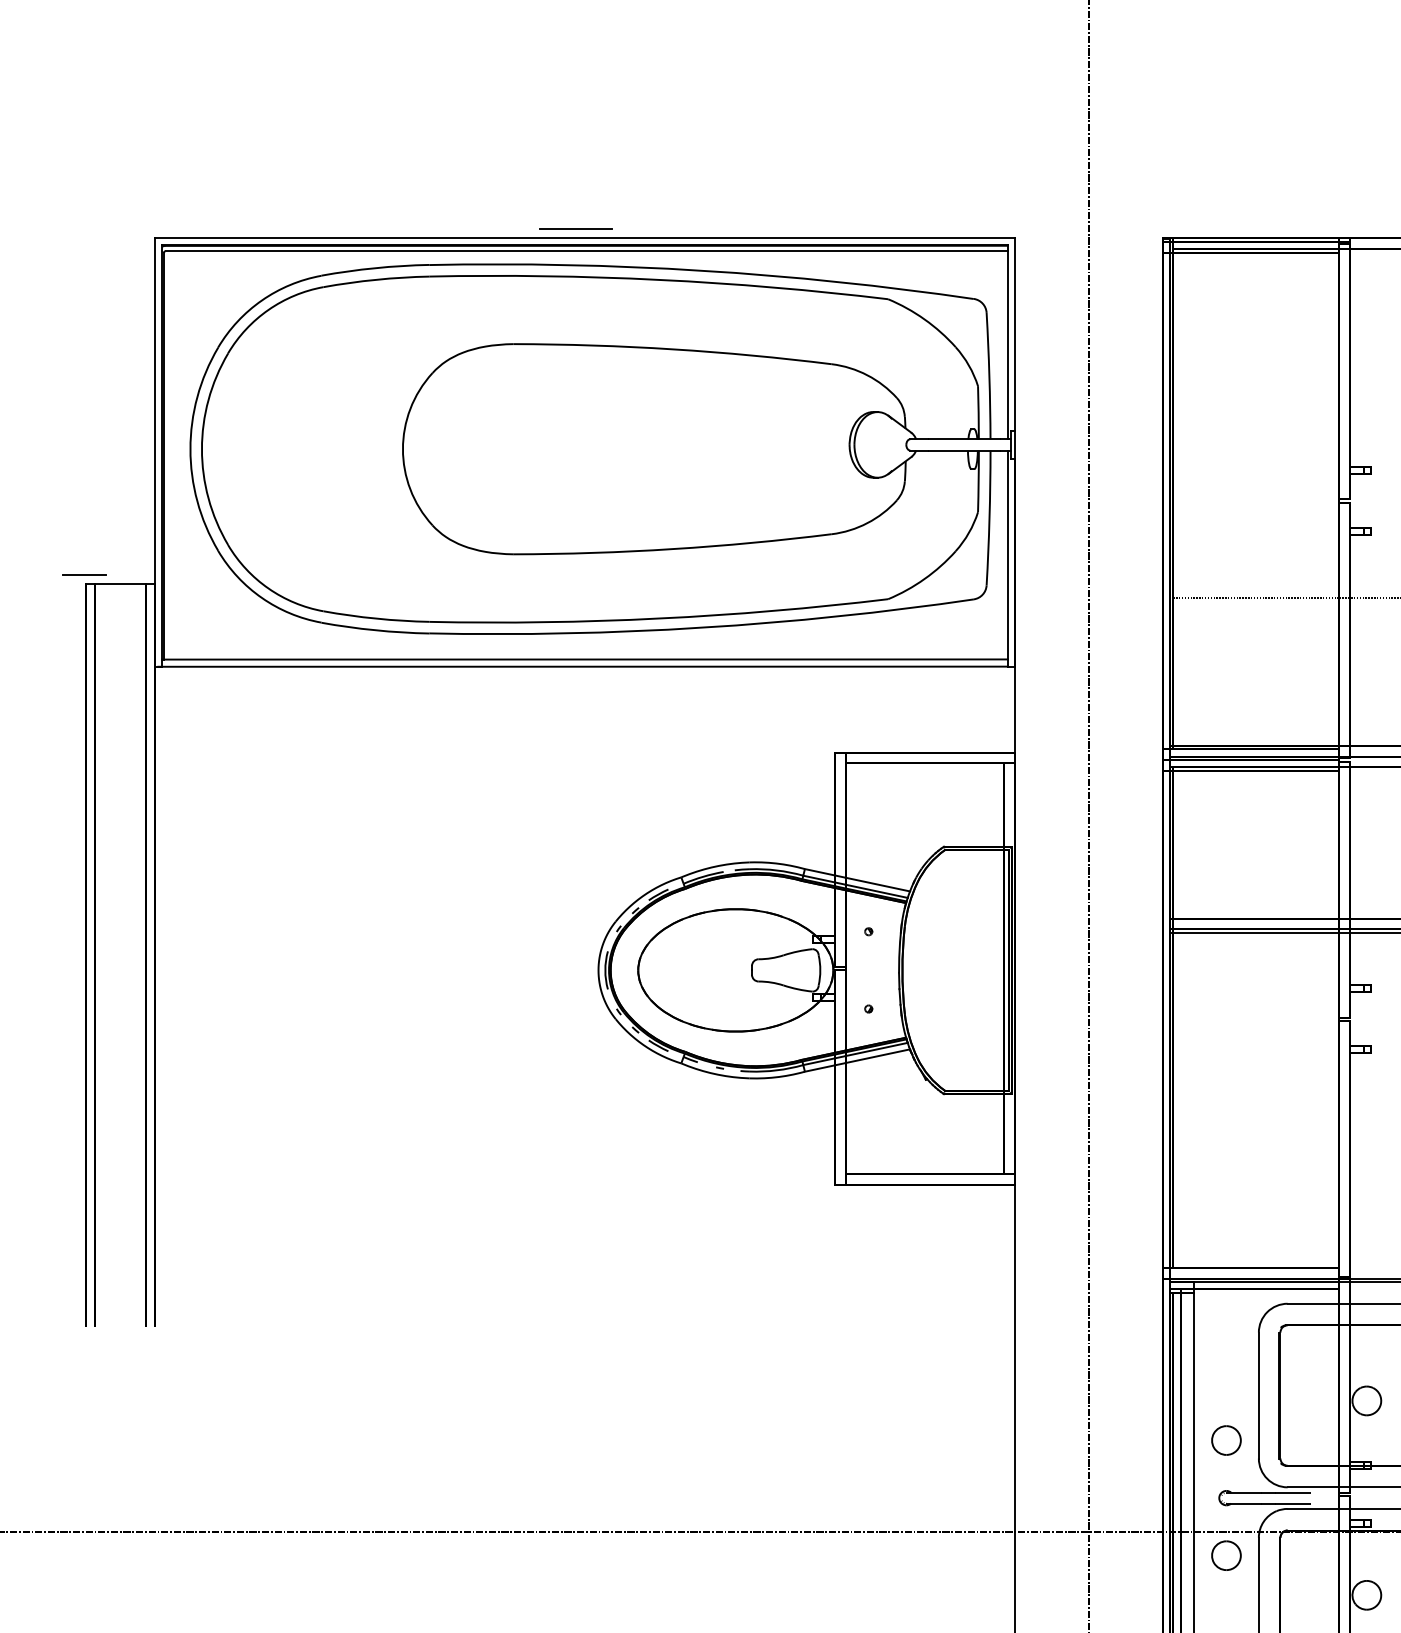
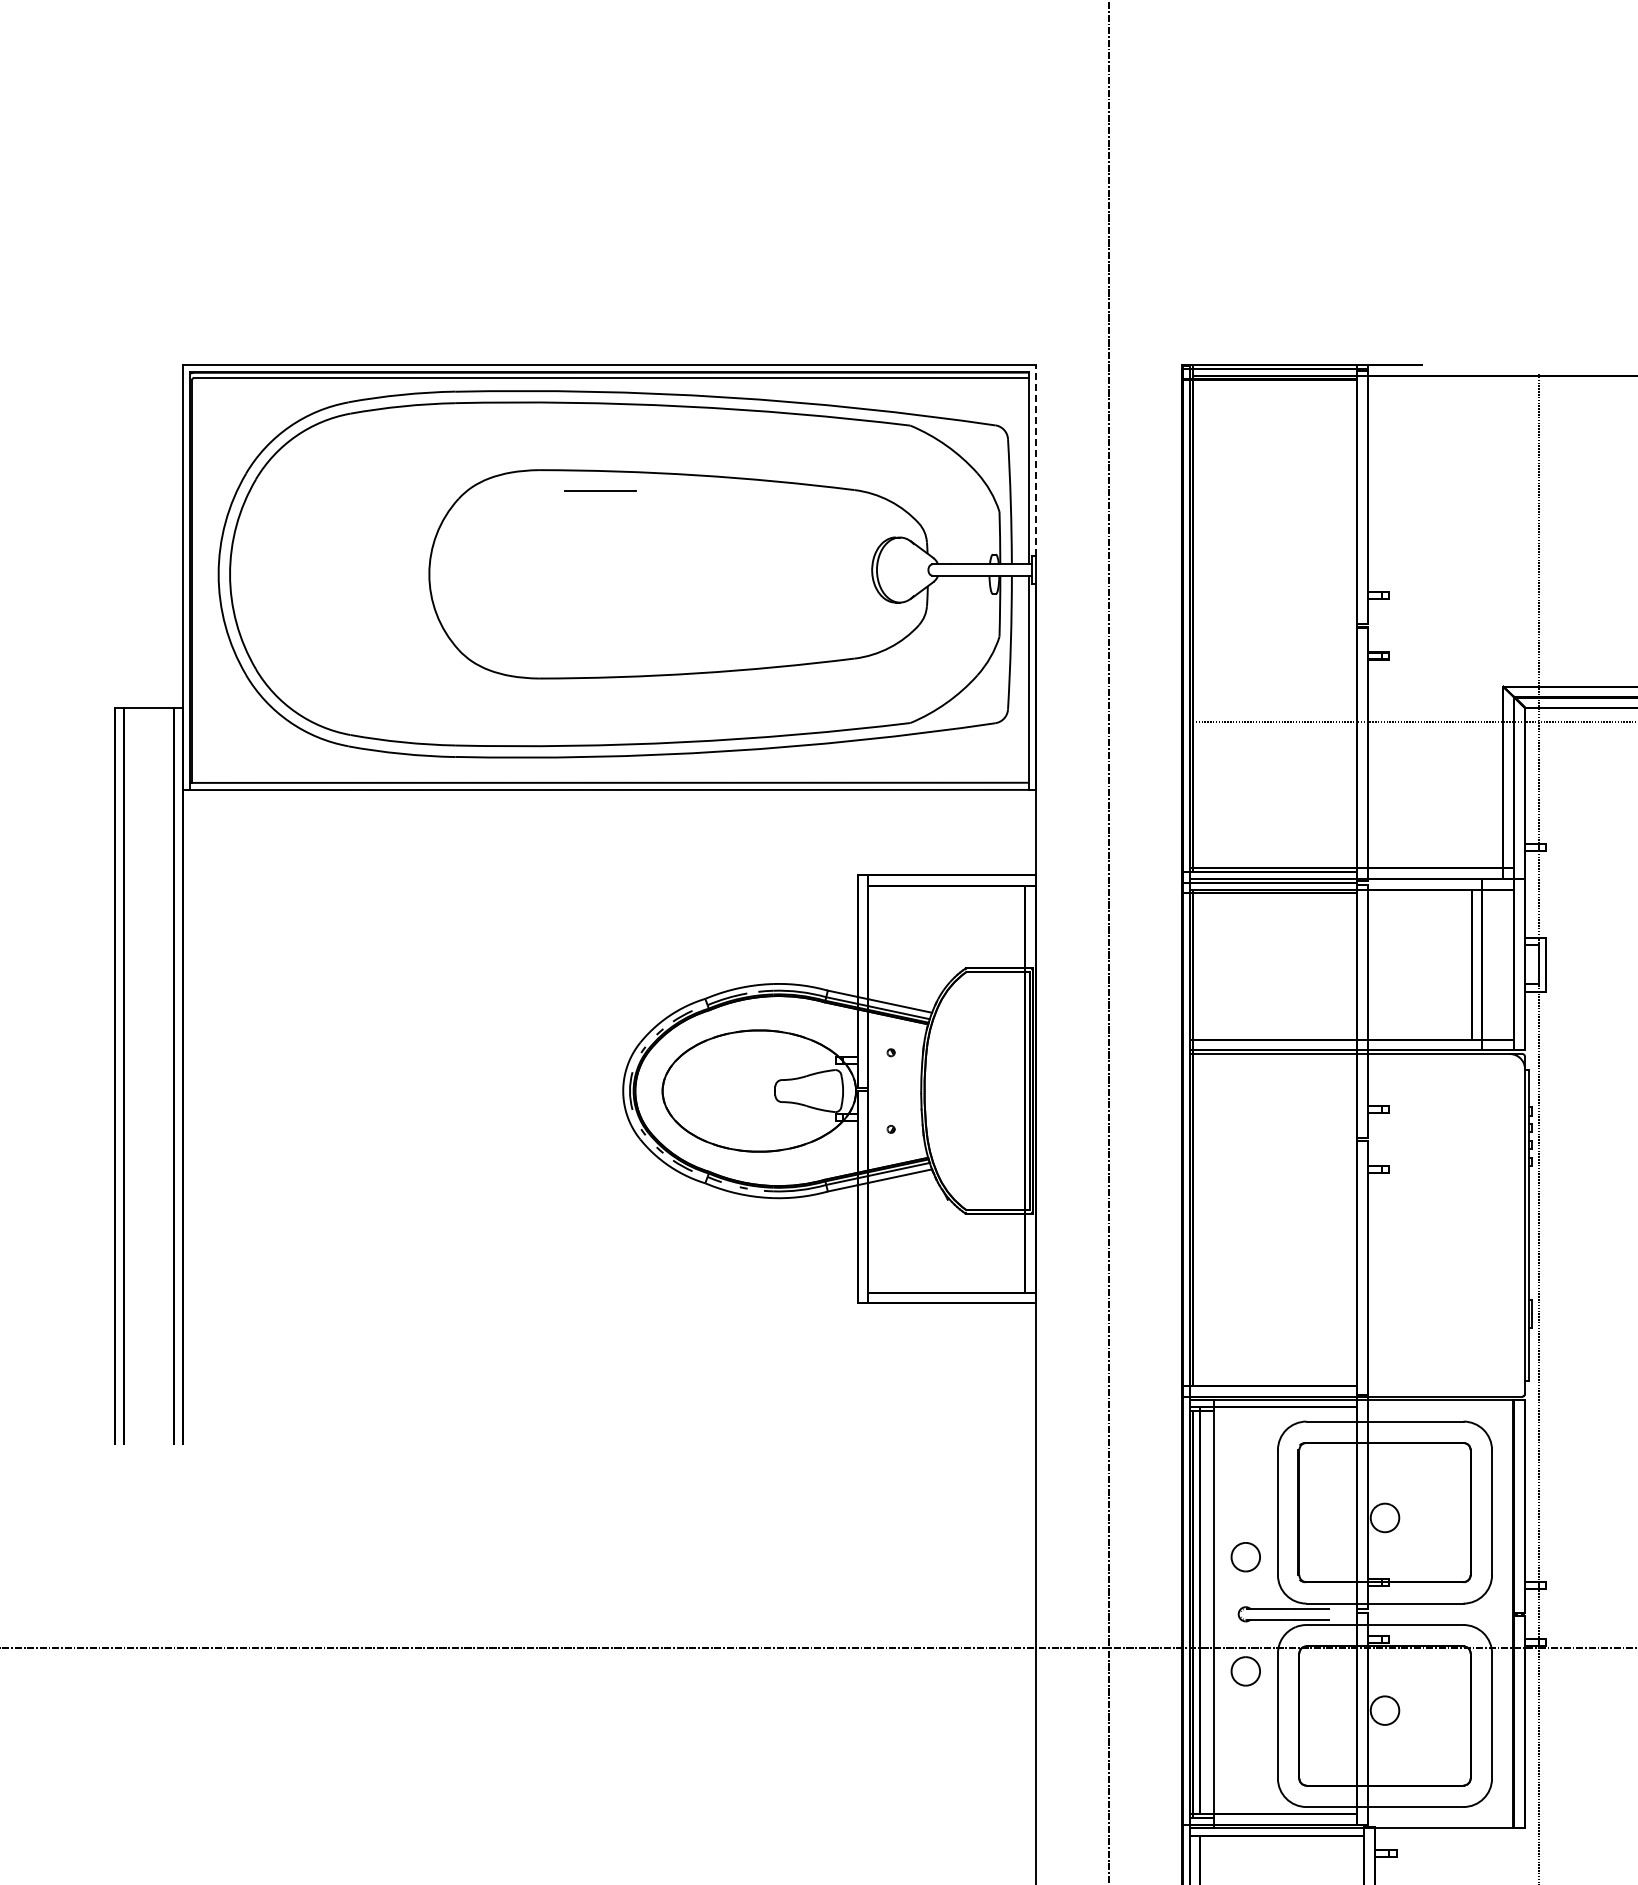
line: (575, 228) -> (600, 490), moved
line: (1015, 334) -> (1036, 460), solid -> dashed
line: (84, 574) -> (113, 698), removed

